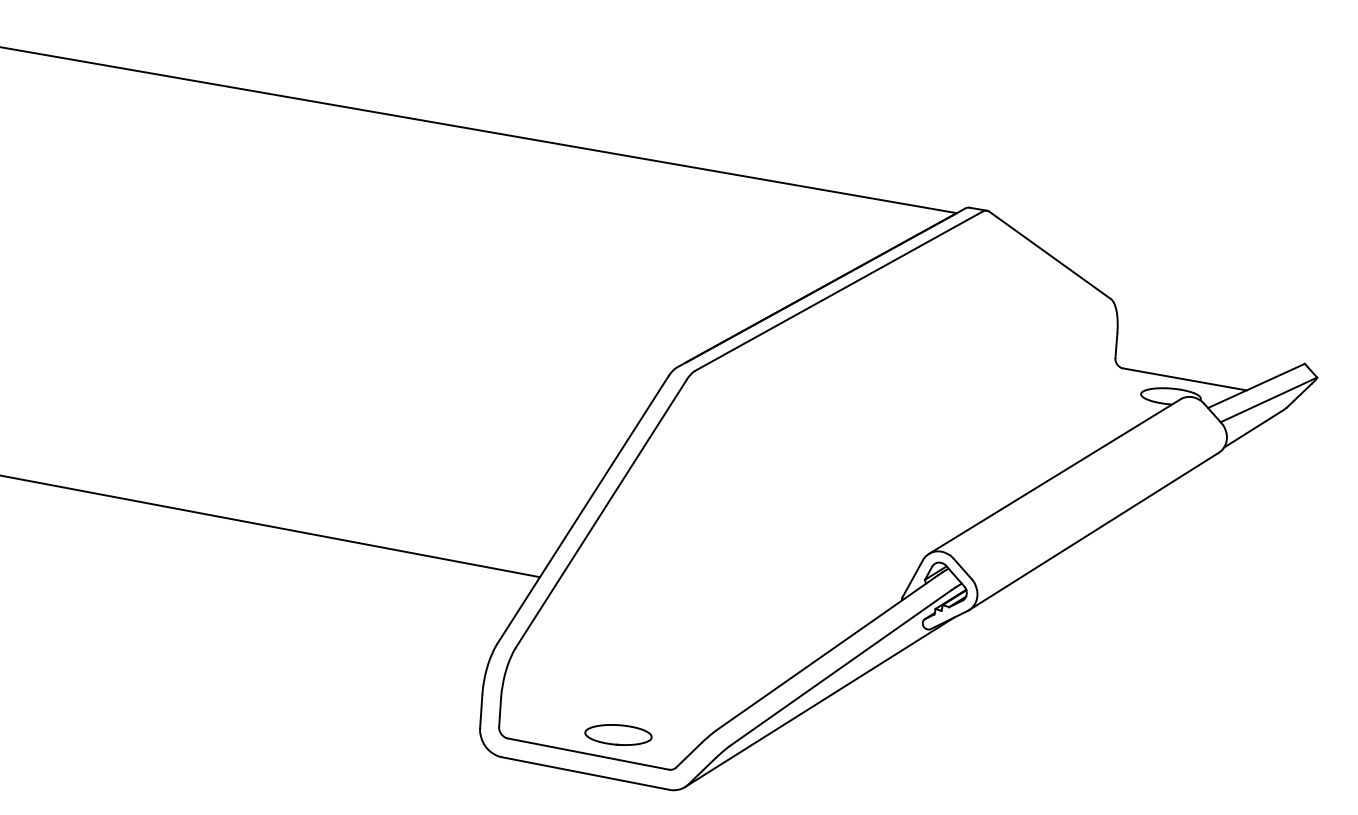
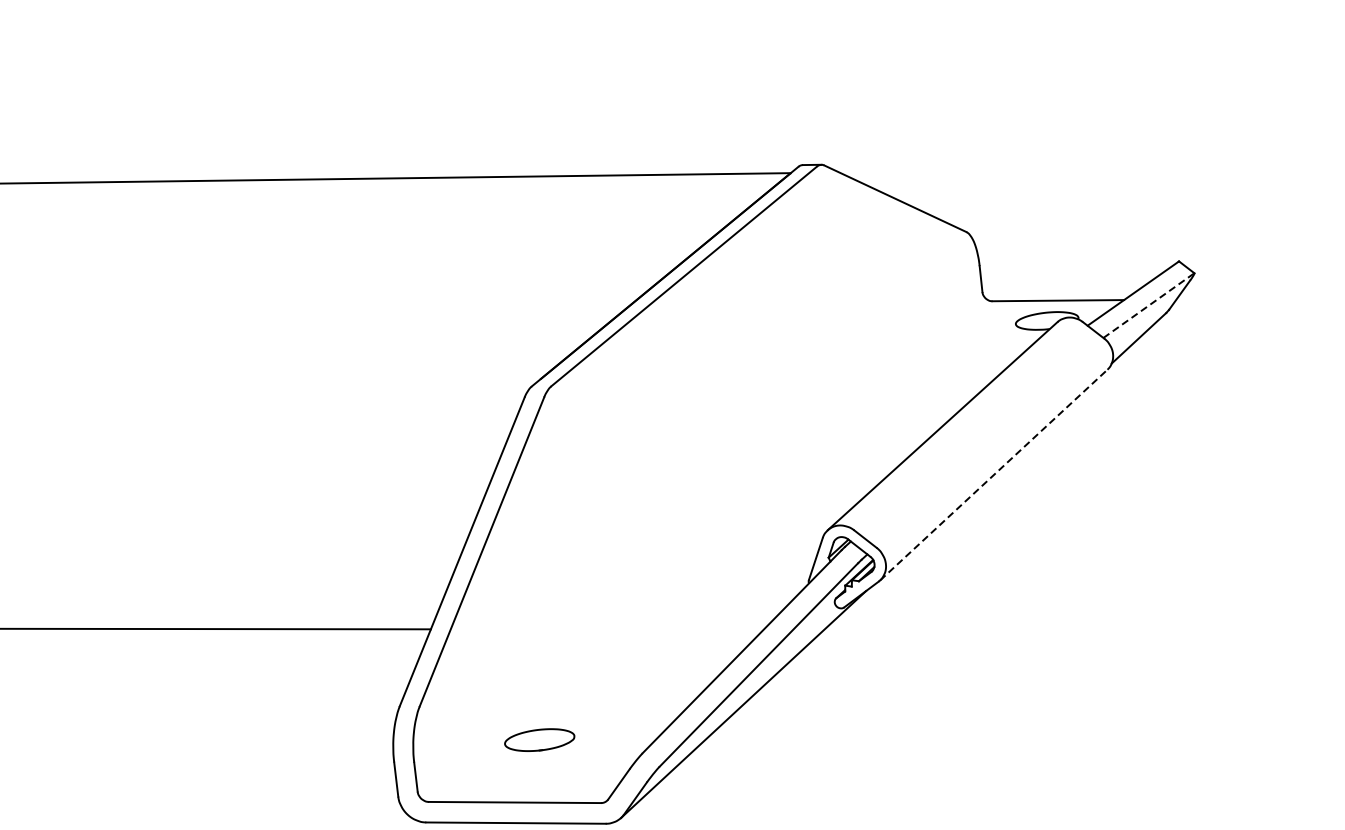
line: (1268, 400) -> (1148, 306), solid -> dashed
line: (1094, 531) -> (994, 475), solid -> dashed
part: (618, 734) -> (539, 739), moved

